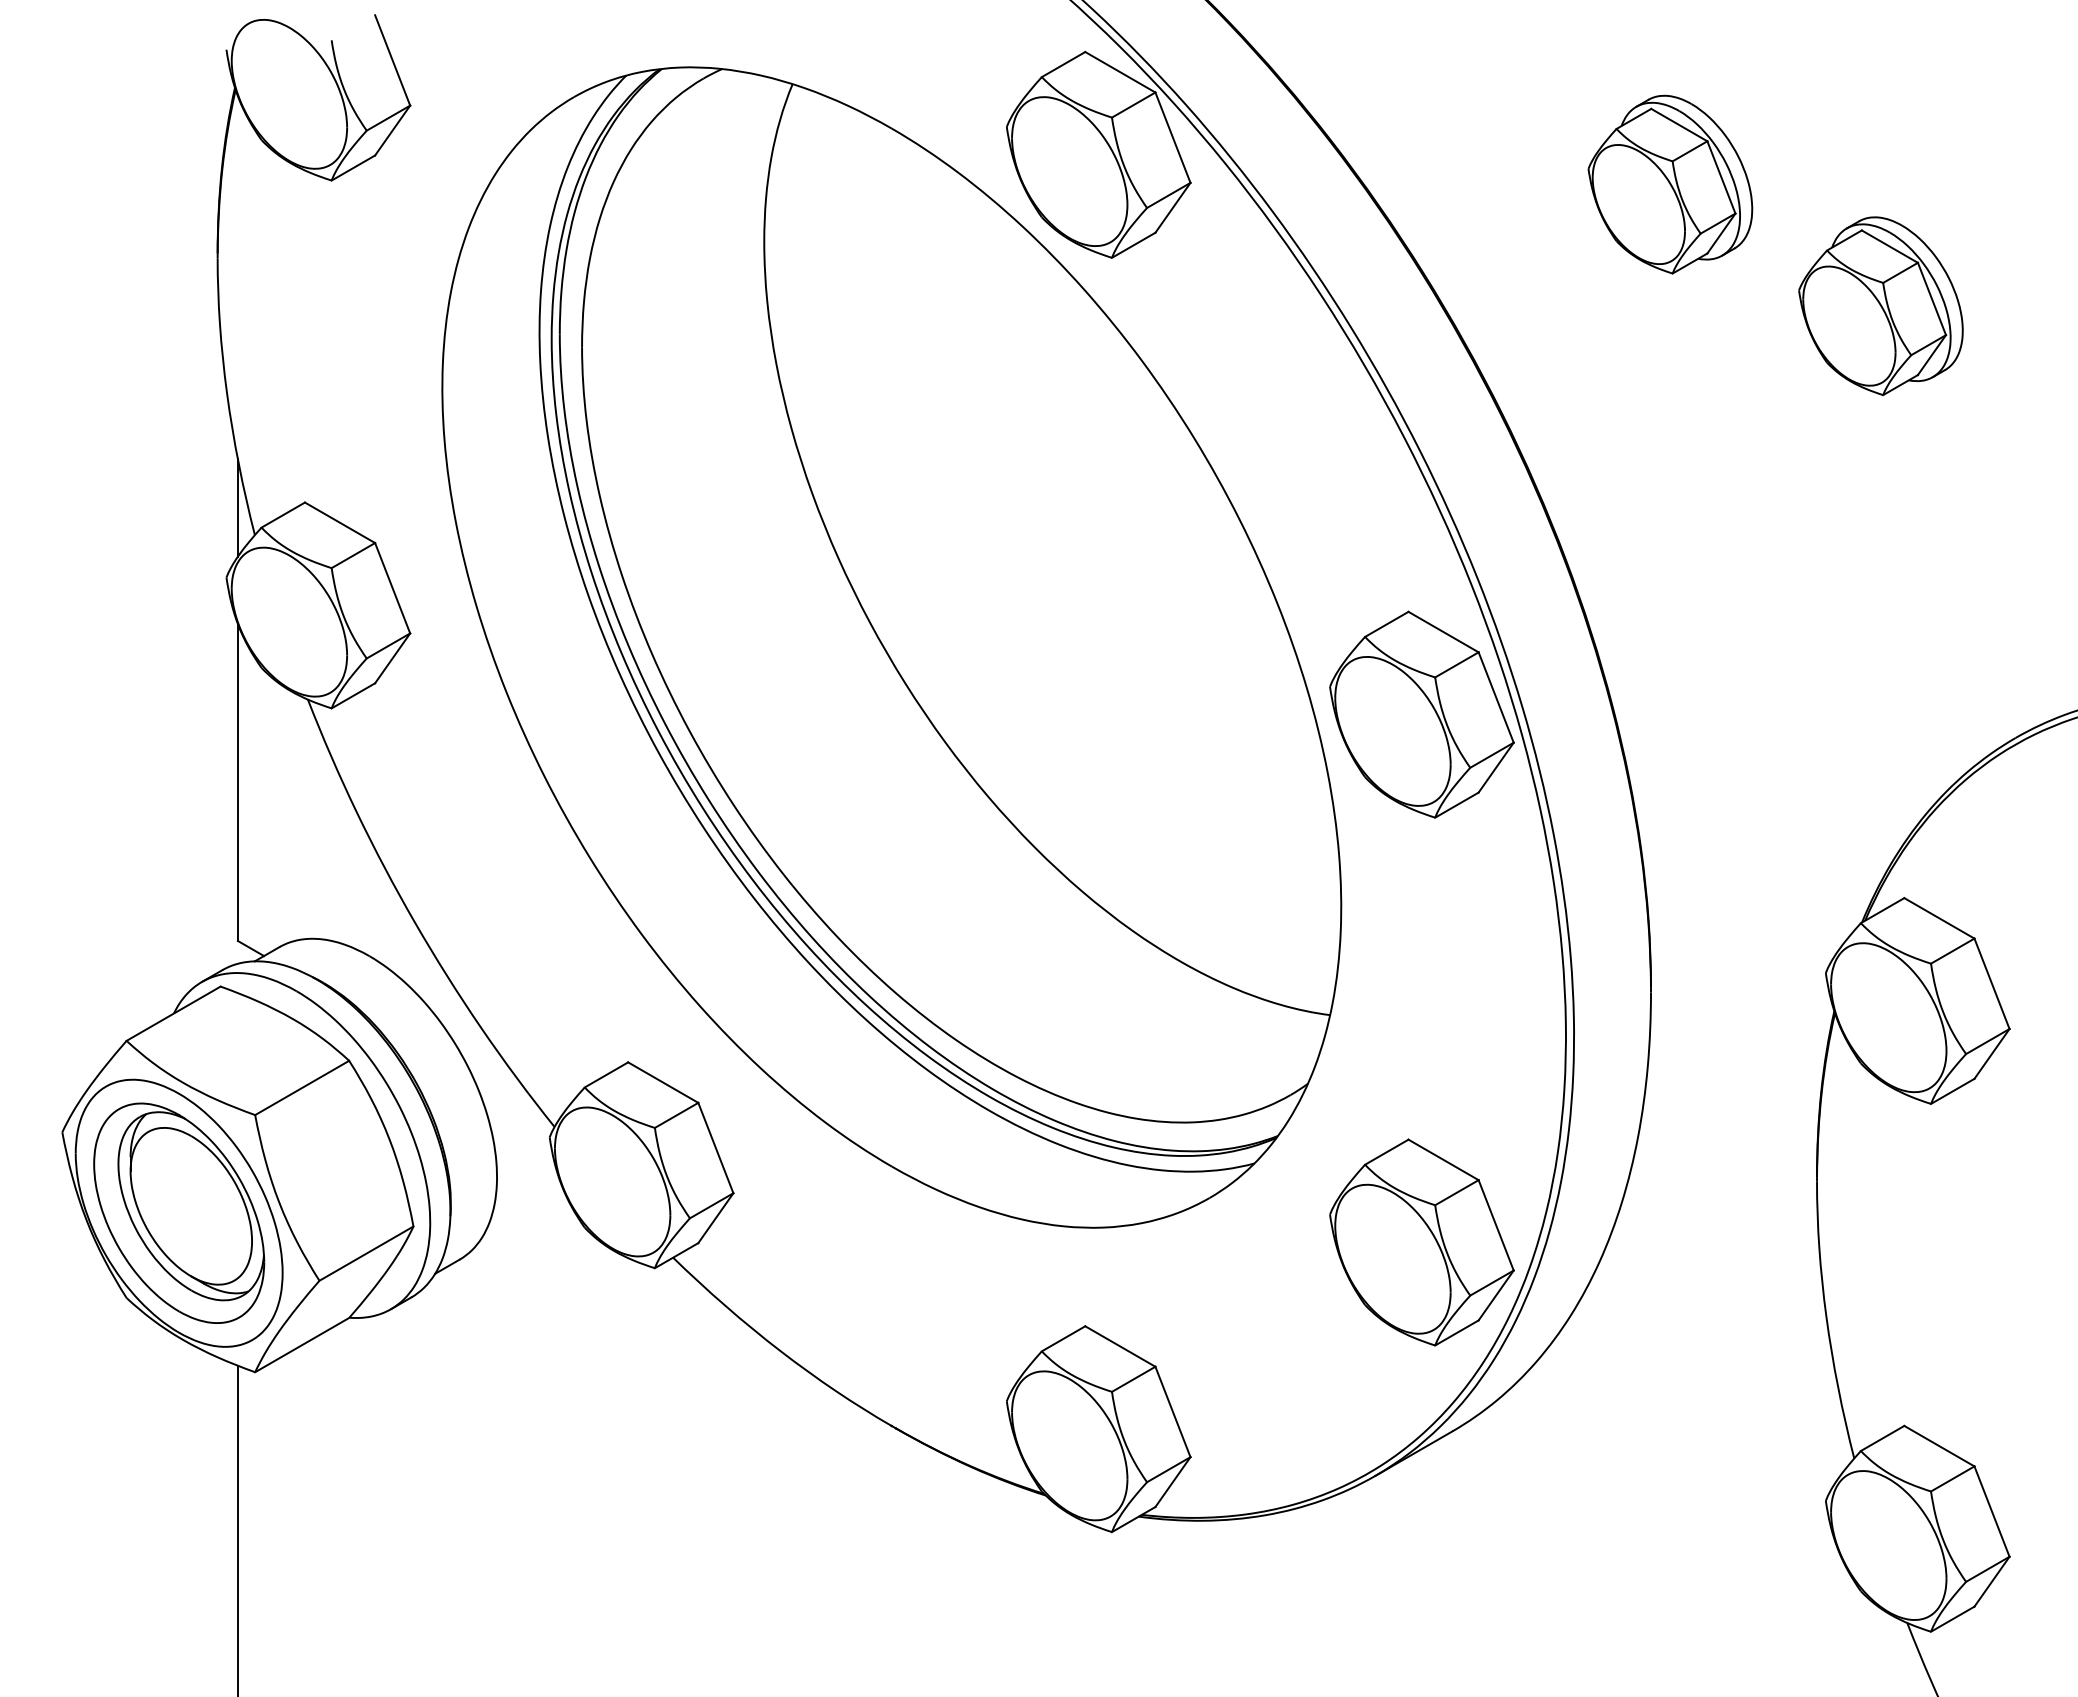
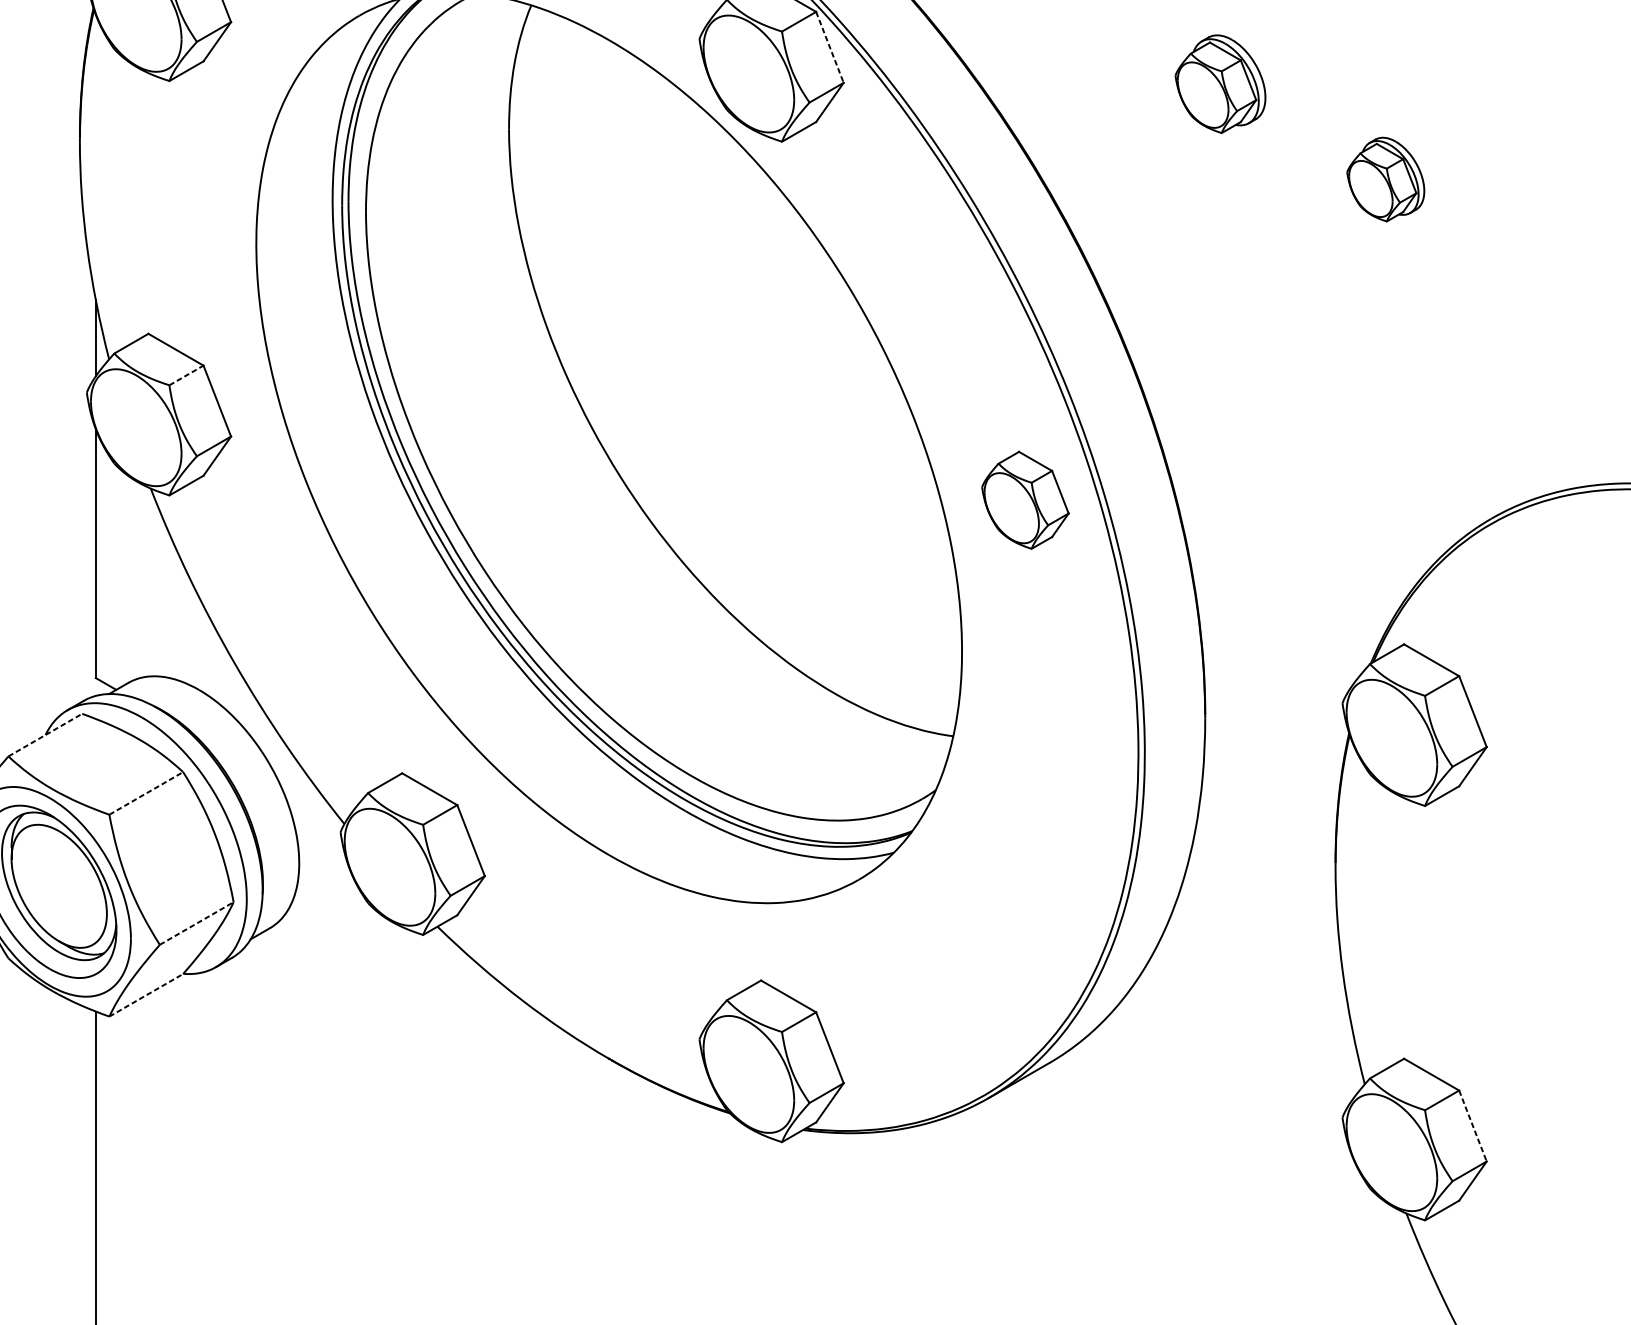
line: (1173, 138) -> (830, 48), solid -> dashed
part: (1670, 184) -> (1220, 84), size x0.7
part: (1880, 305) -> (1385, 179), size x0.6
line: (353, 555) -> (186, 375), solid -> dashed
part: (1421, 714) -> (1025, 500), size x0.6
line: (174, 1013) -> (46, 734), solid -> dashed
line: (302, 1087) -> (146, 793), solid -> dashed
part: (1421, 1242) -> (1025, 914), removed
line: (366, 1253) -> (196, 923), solid -> dashed
line: (302, 1344) -> (146, 994), solid -> dashed
line: (1992, 1512) -> (1473, 1126), solid -> dashed

